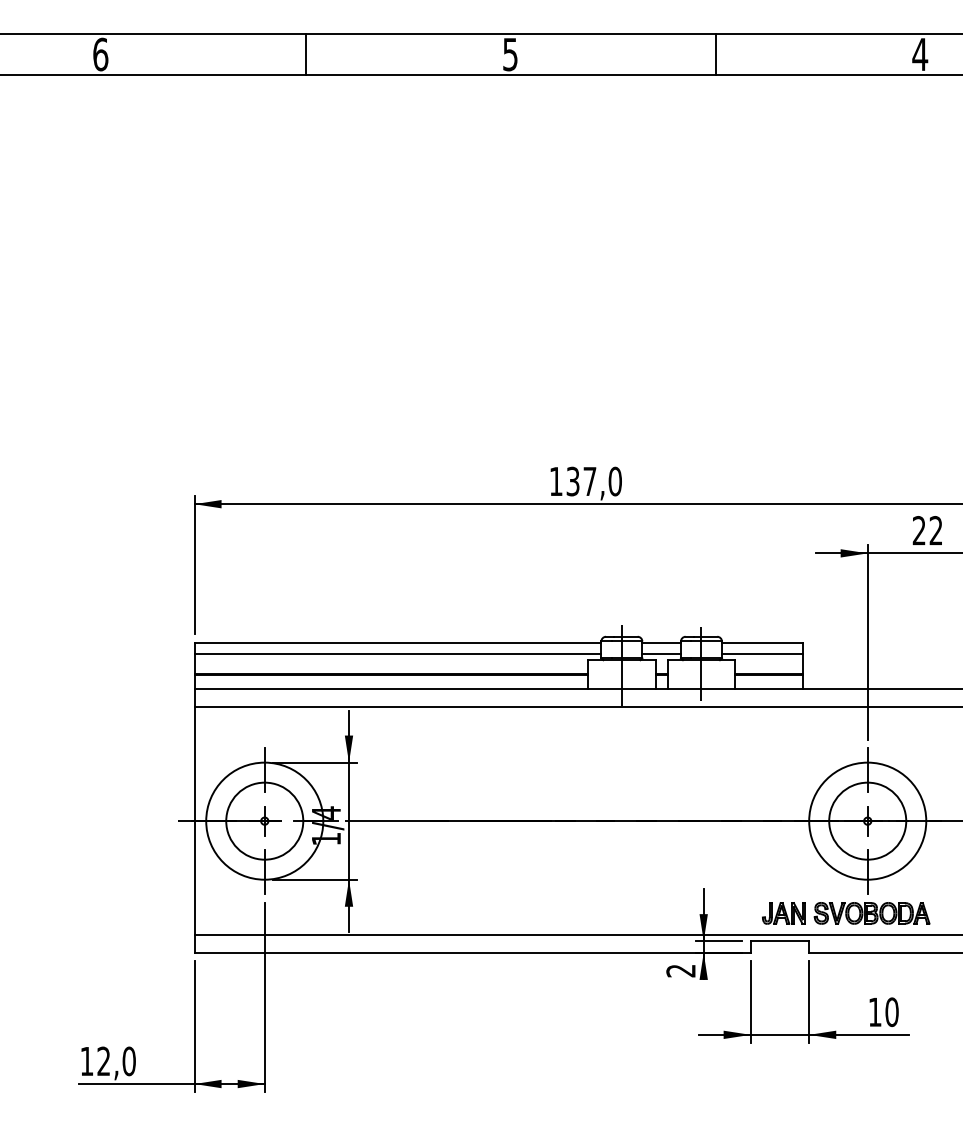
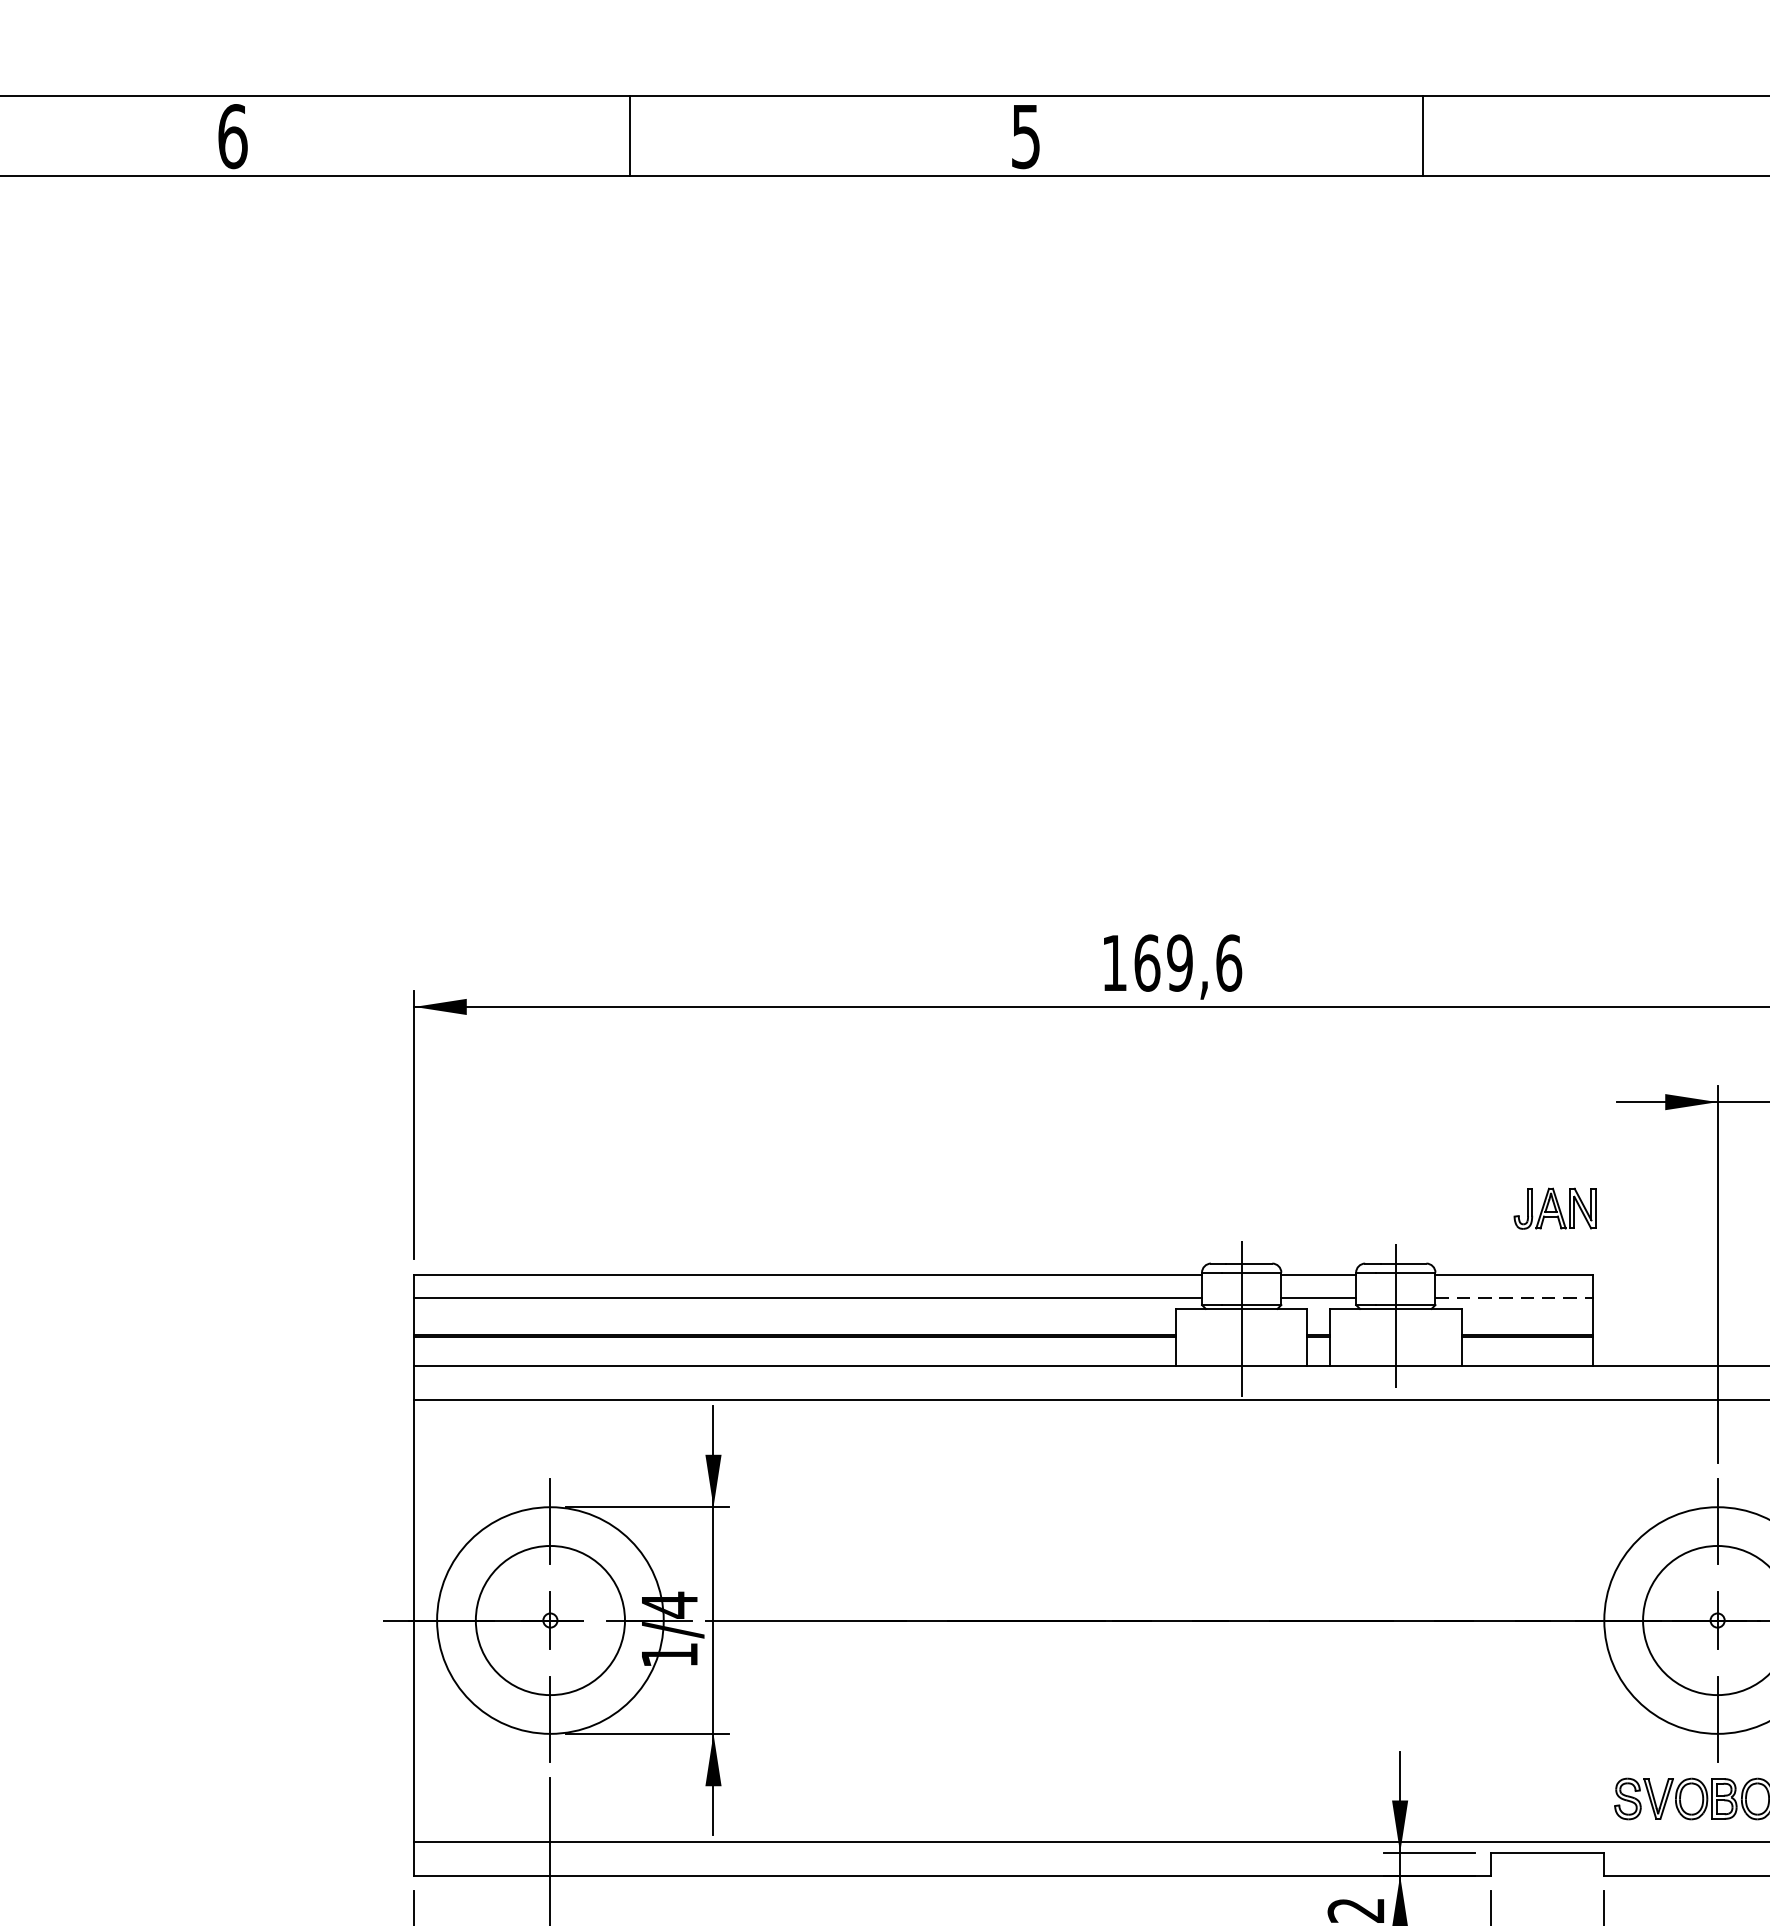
text: (594, 481) -> (1188, 963), 137,0 -> 169,6
line: (762, 654) -> (1513, 1297), solid -> dashed
part: (783, 913) -> (1554, 1208), moved

